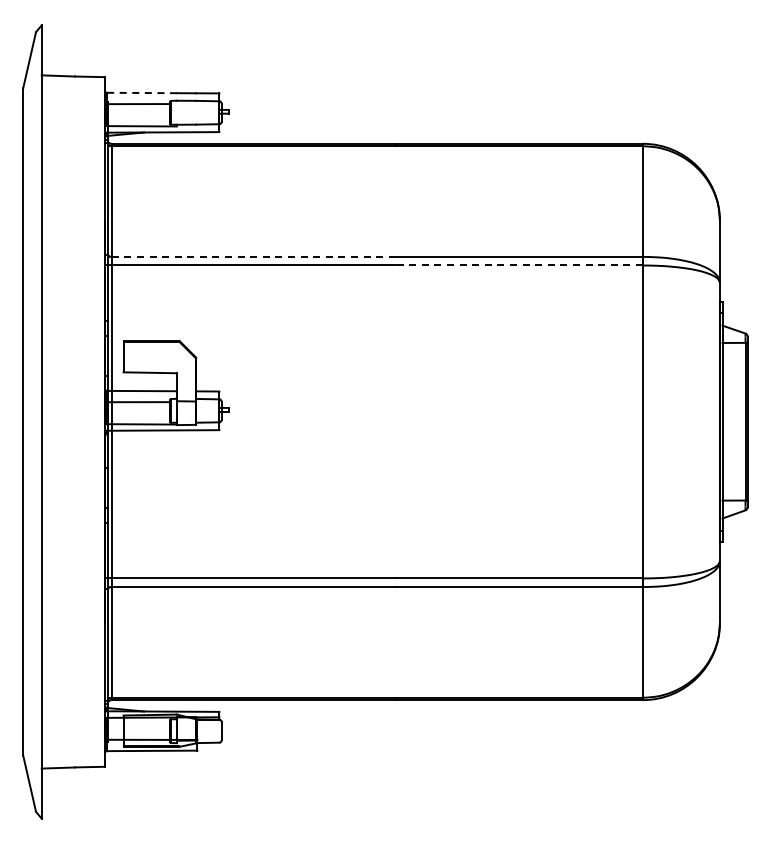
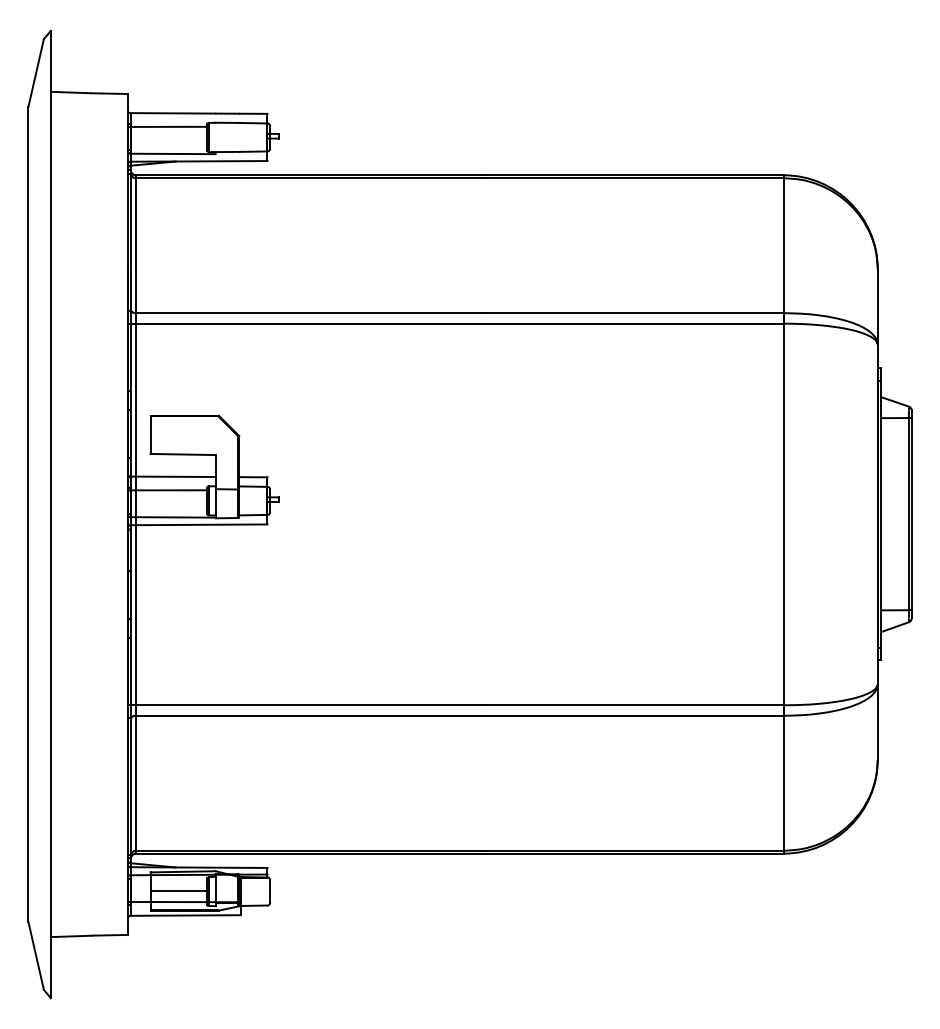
line: (141, 93) -> (172, 113), dashed -> solid
line: (253, 256) -> (309, 312), dashed -> solid
line: (519, 265) -> (633, 323), dashed -> solid
line: (146, 731) -> (178, 891), added

